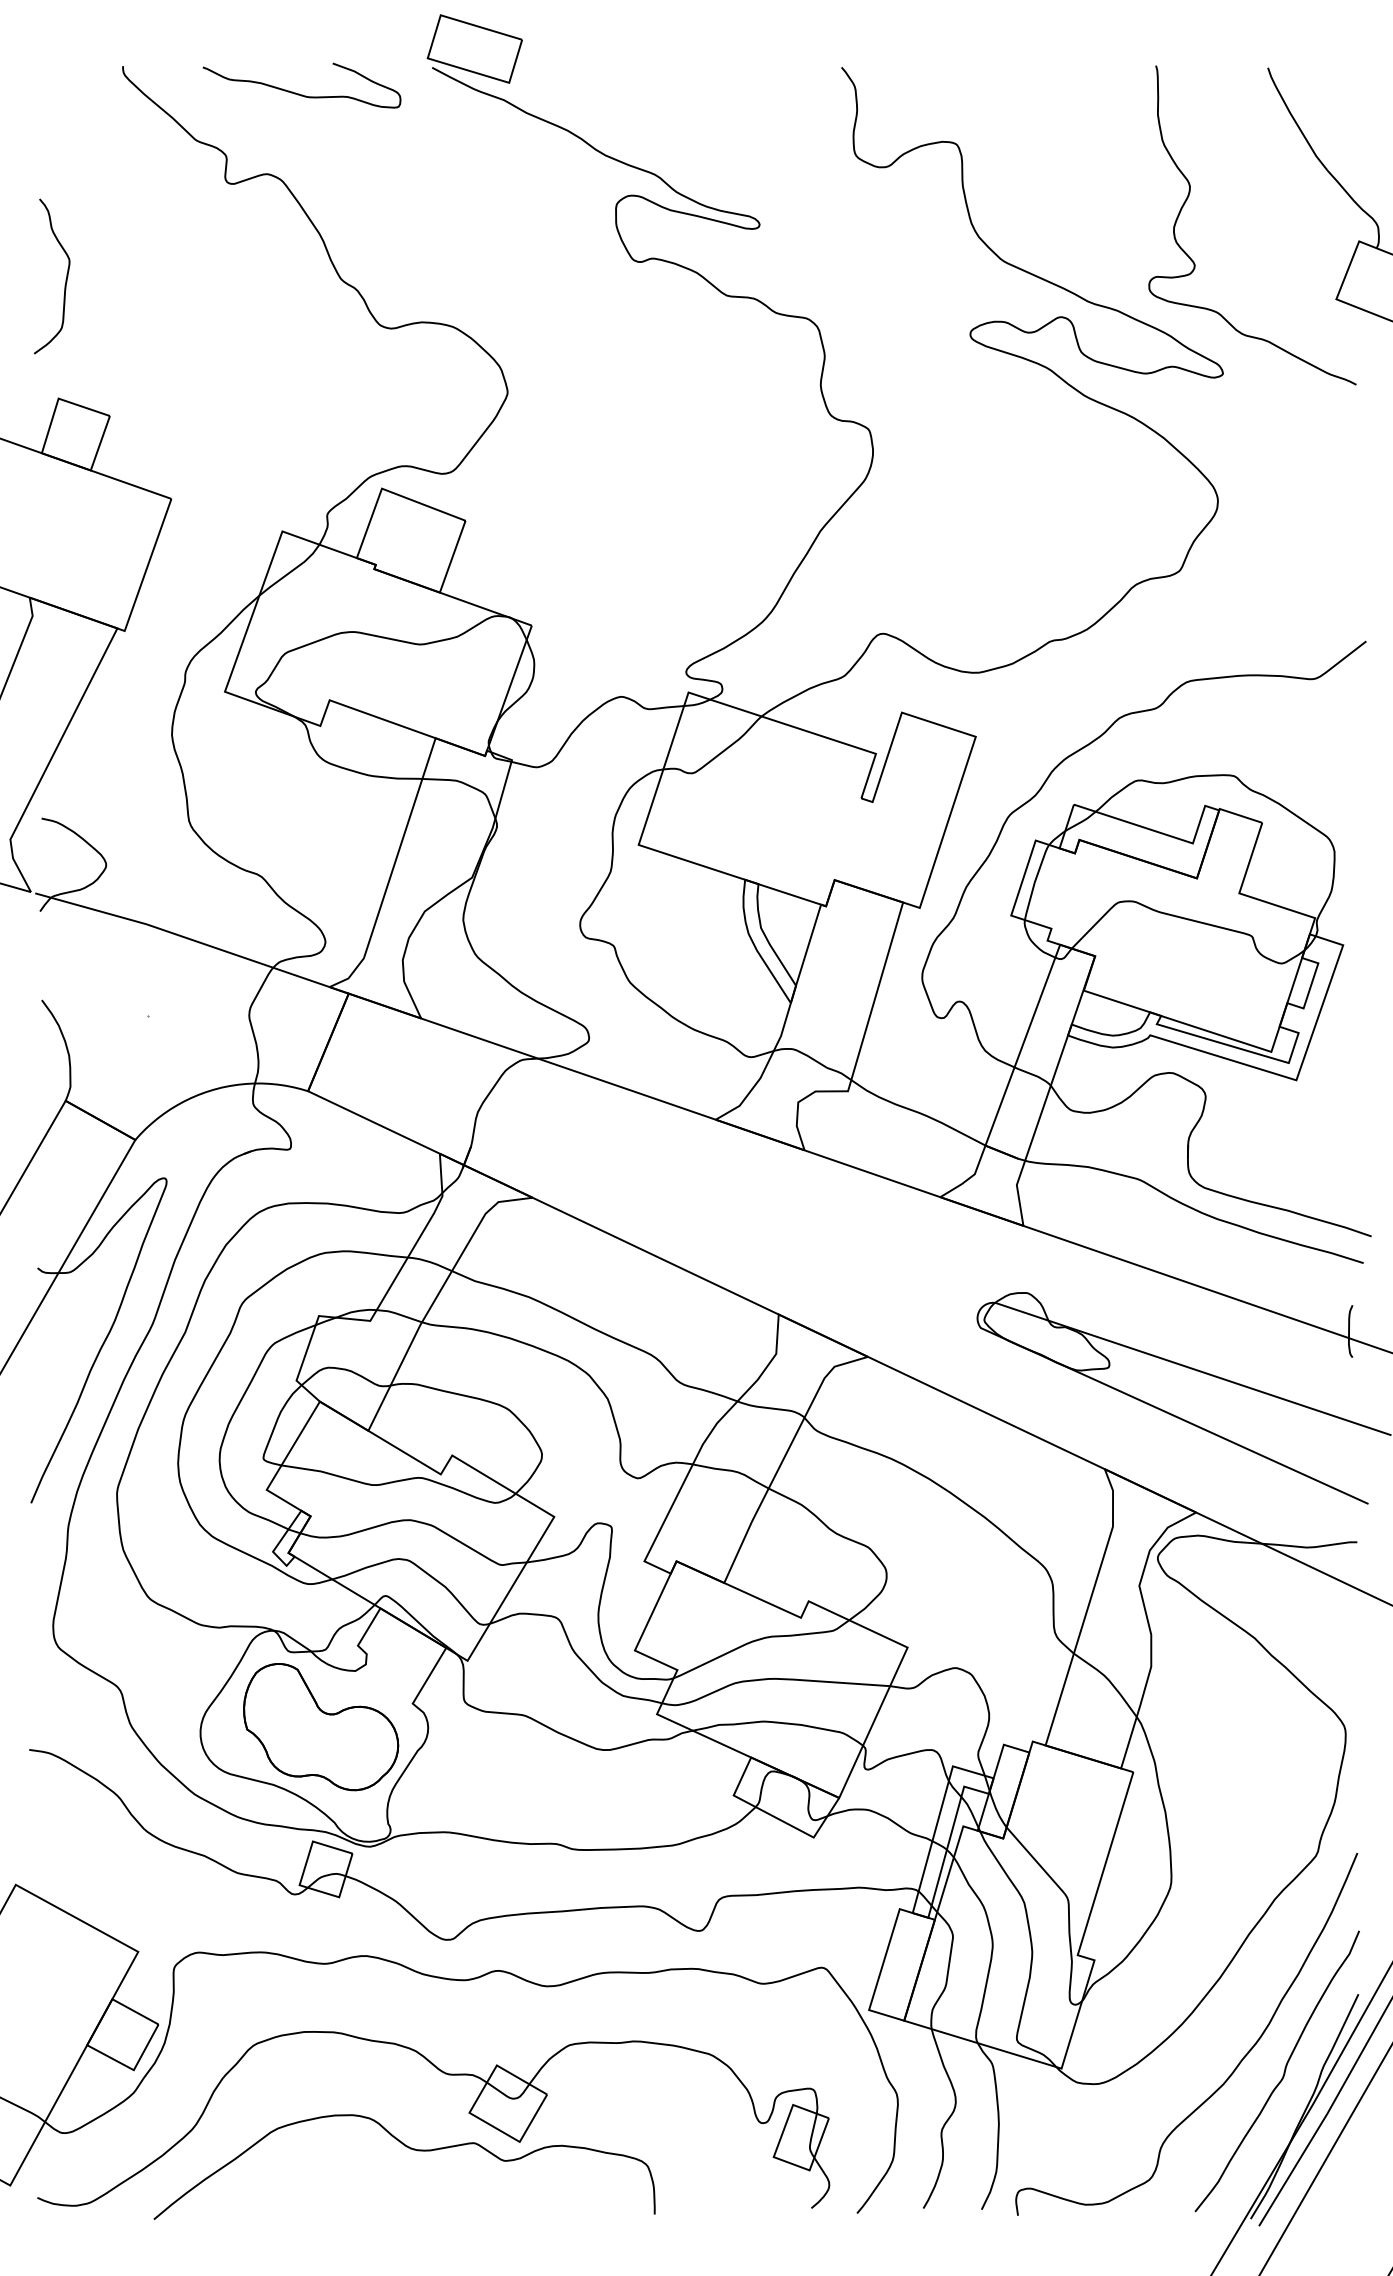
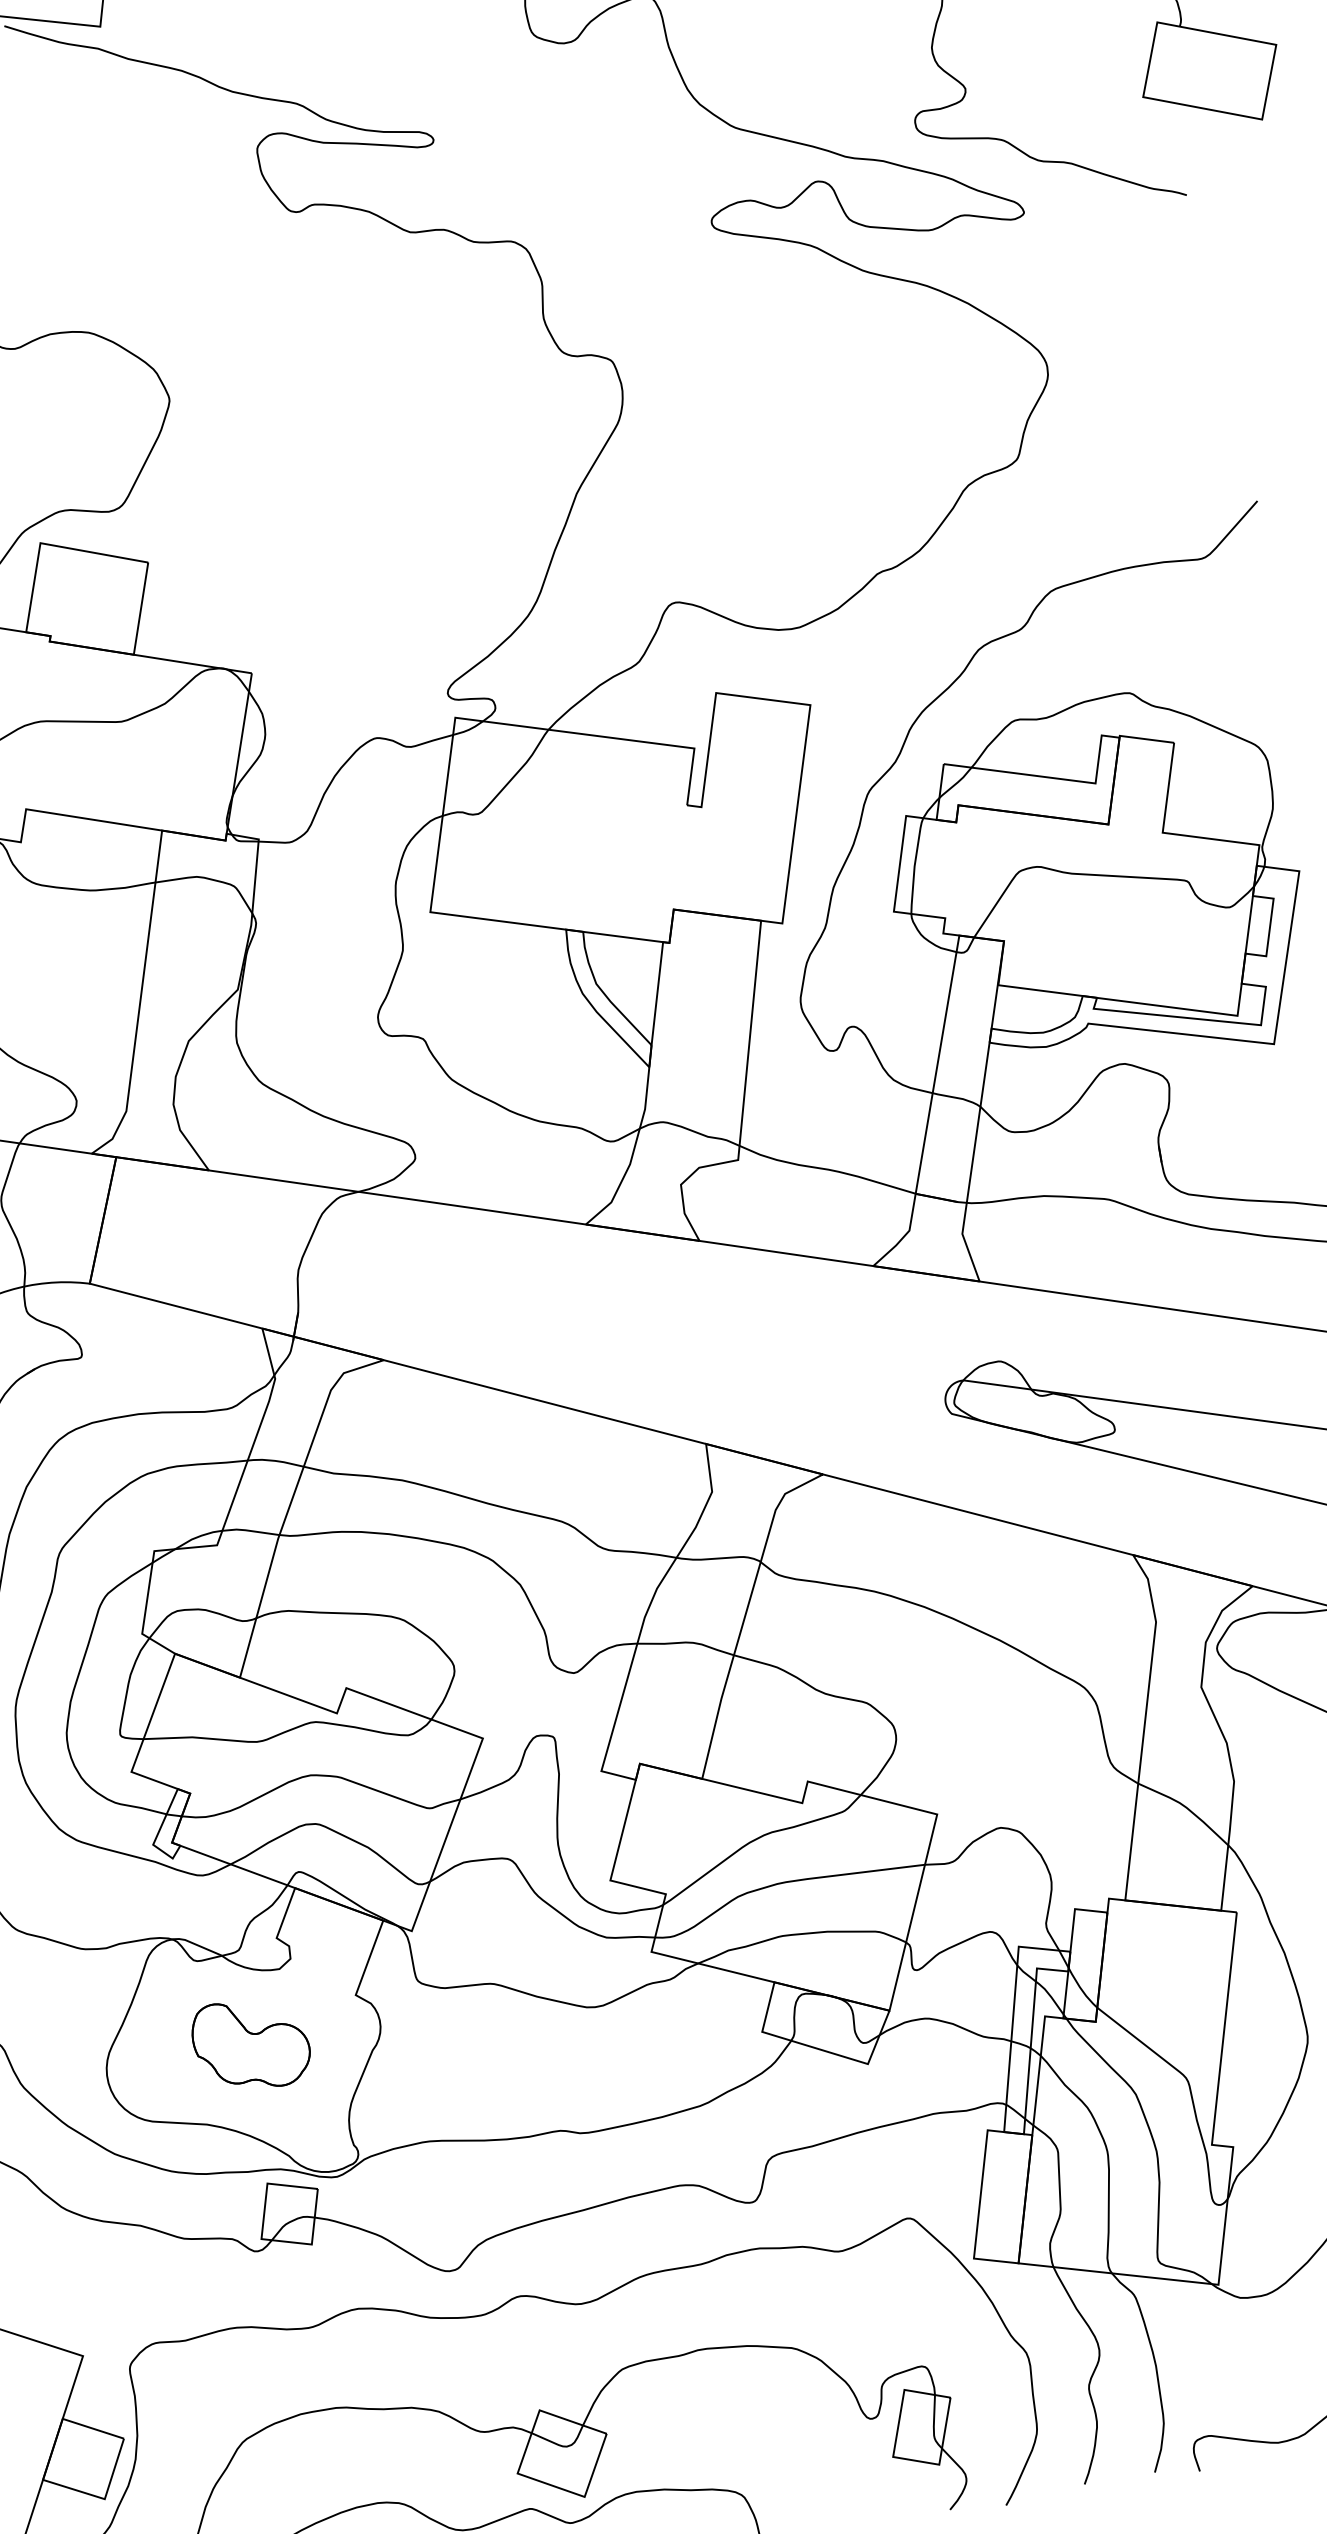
part: (321, 1727) -> (251, 2044), size x0.6

